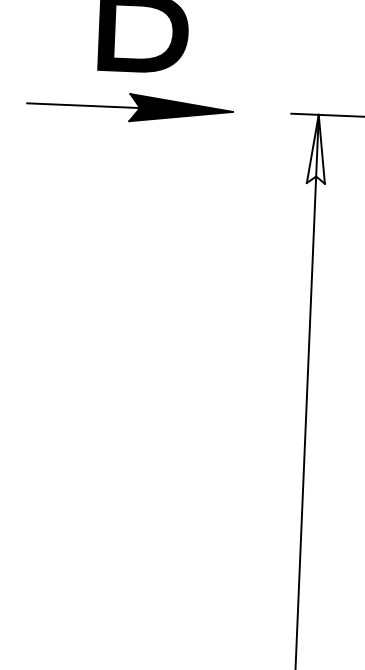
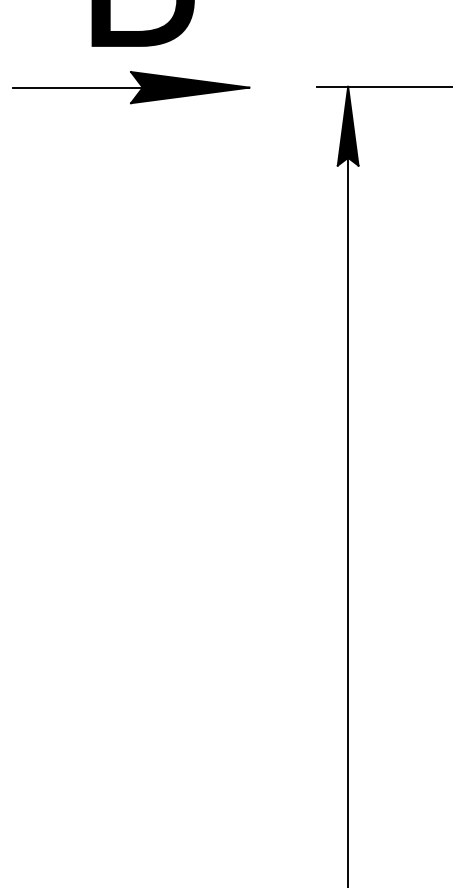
fill: (316, 148) -> (347, 125), added

